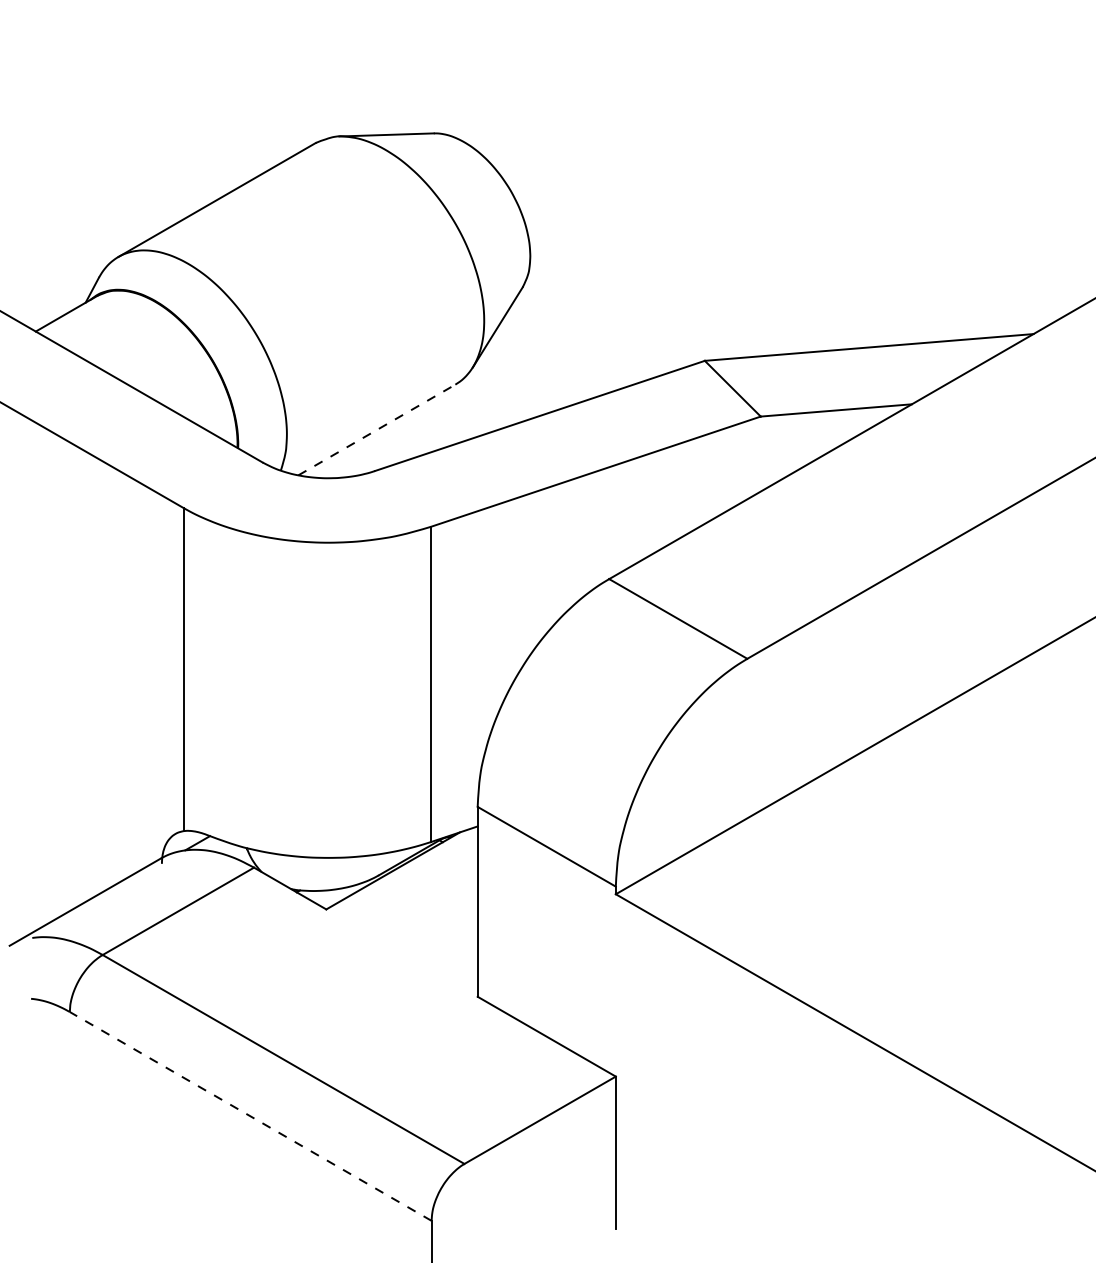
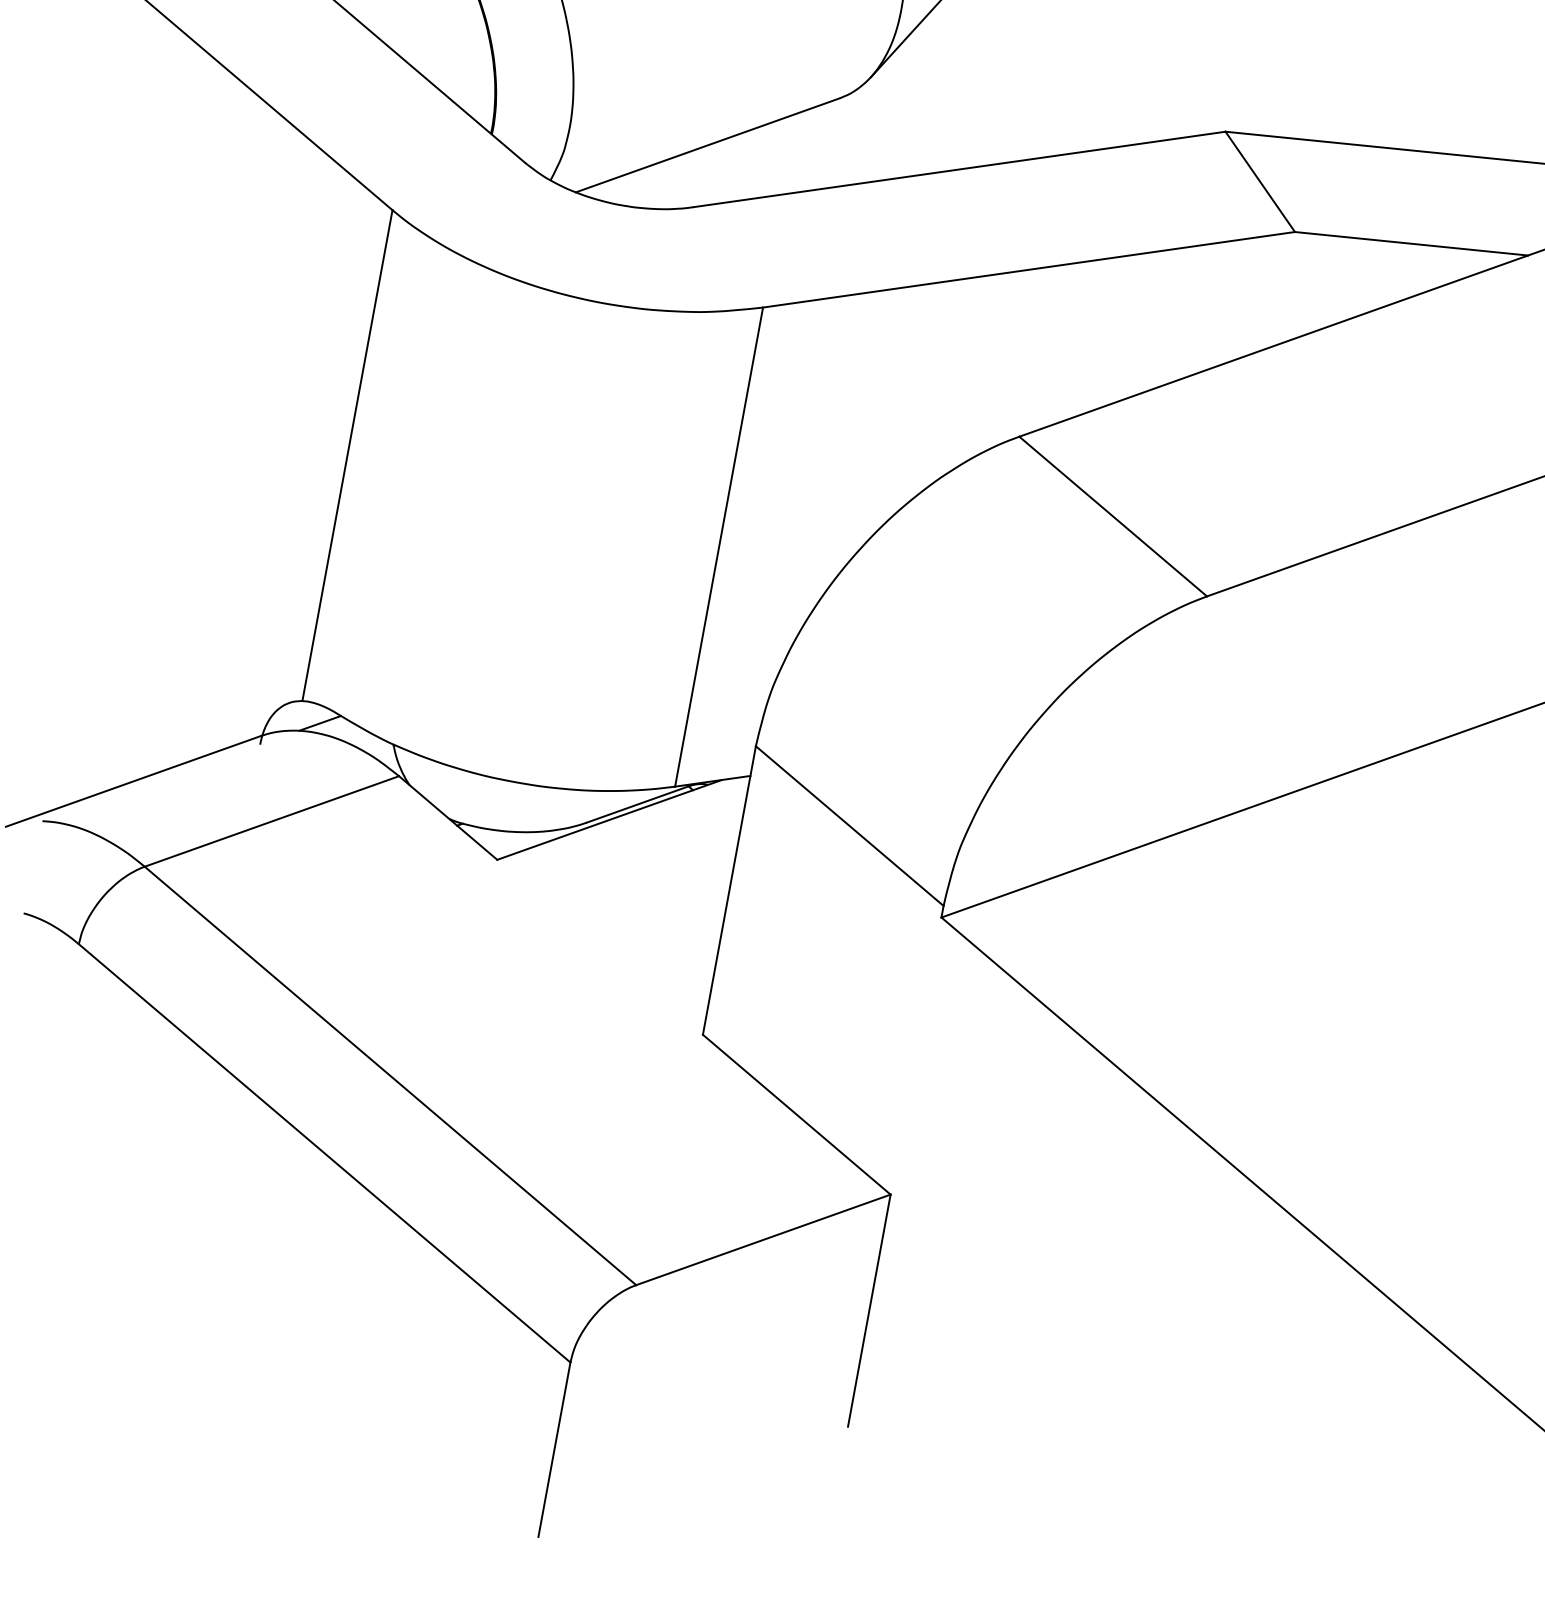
line: (376, 430) -> (707, 145), dashed -> solid
line: (250, 1116) -> (324, 1153), dashed -> solid

